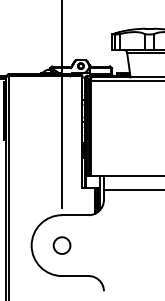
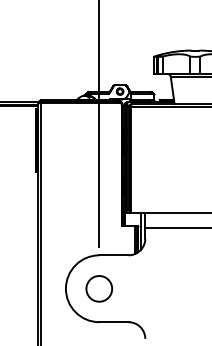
circle: (62, 245) -> (99, 288), size x1.4

